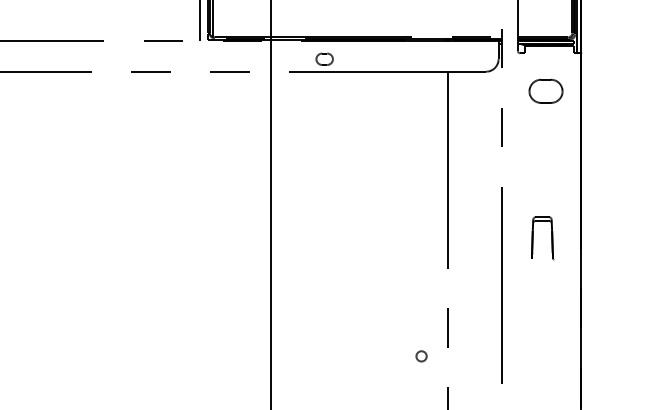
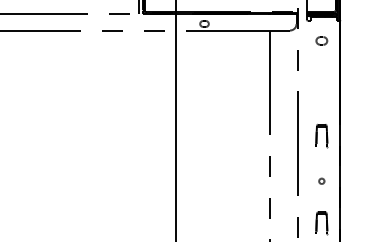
part: (545, 90) -> (321, 40), size x0.62
part: (541, 239) -> (321, 136), moved
circle: (420, 354) -> (321, 180), moved

